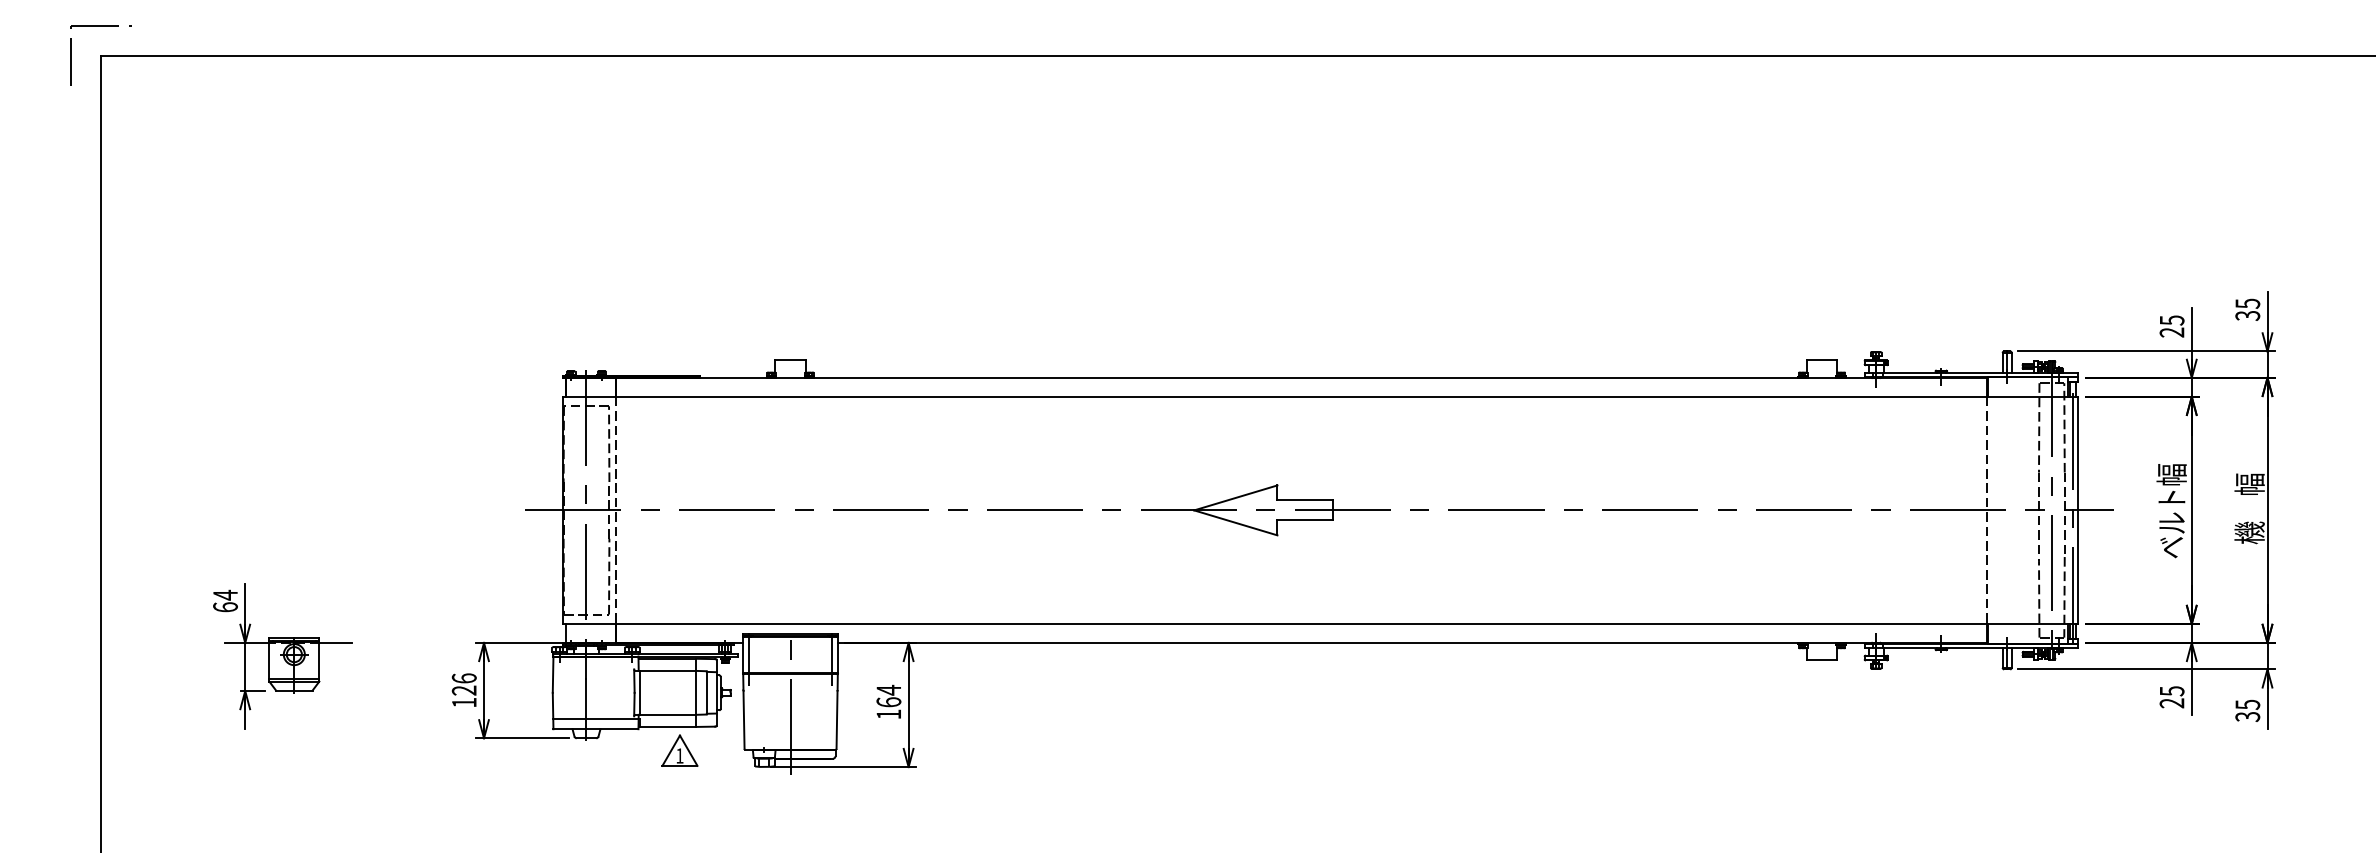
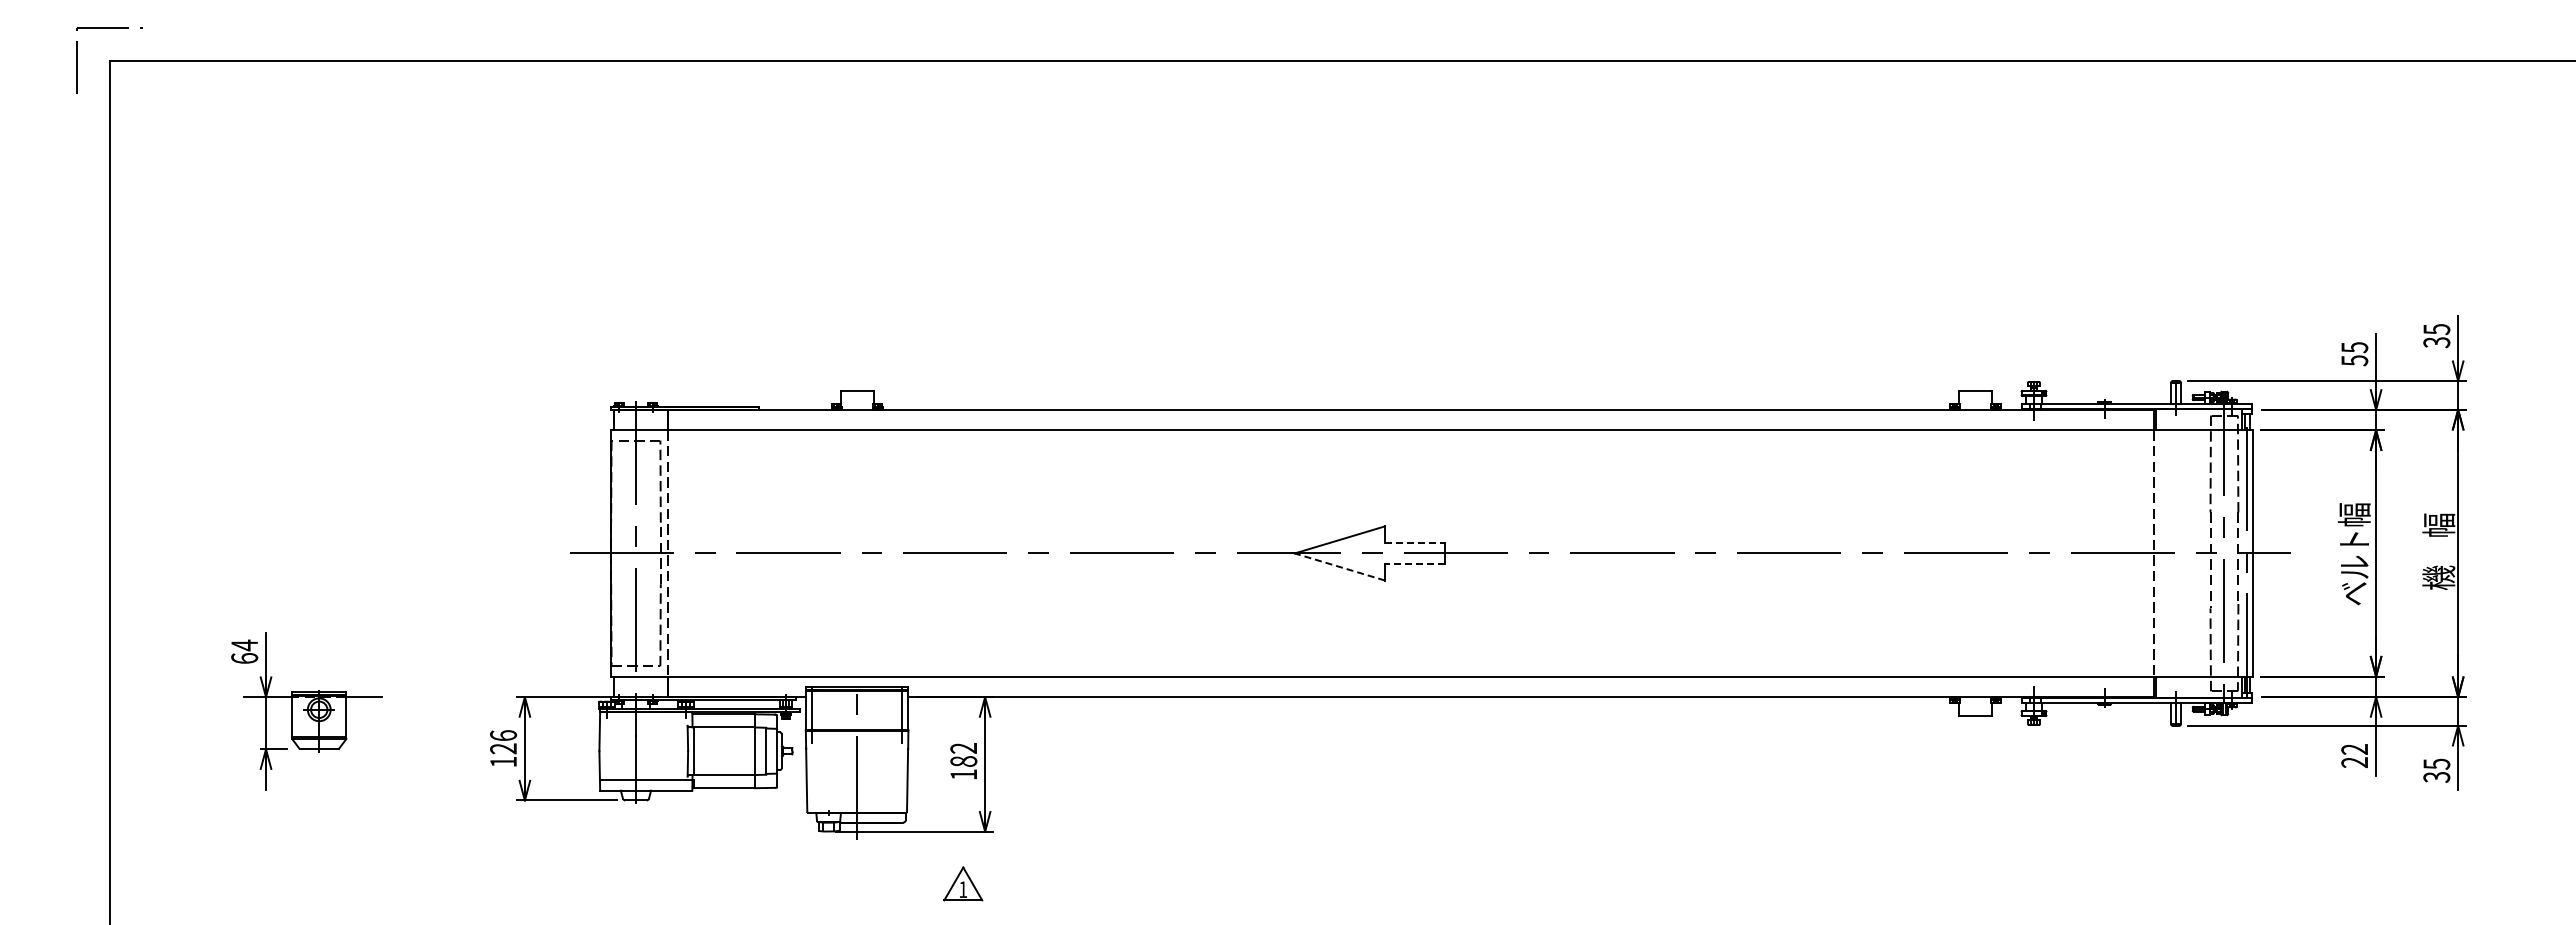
text: (2171, 332) -> (2354, 360), 25 -> 55
line: (1305, 500) -> (1415, 542), solid -> dashed
line: (1304, 520) -> (1414, 564), solid -> dashed
line: (1235, 522) -> (1339, 566), solid -> dashed
text: (2171, 691) -> (2354, 749), 25 -> 22
text: (888, 695) -> (963, 754), 164 -> 182
part: (680, 750) -> (963, 883), moved

